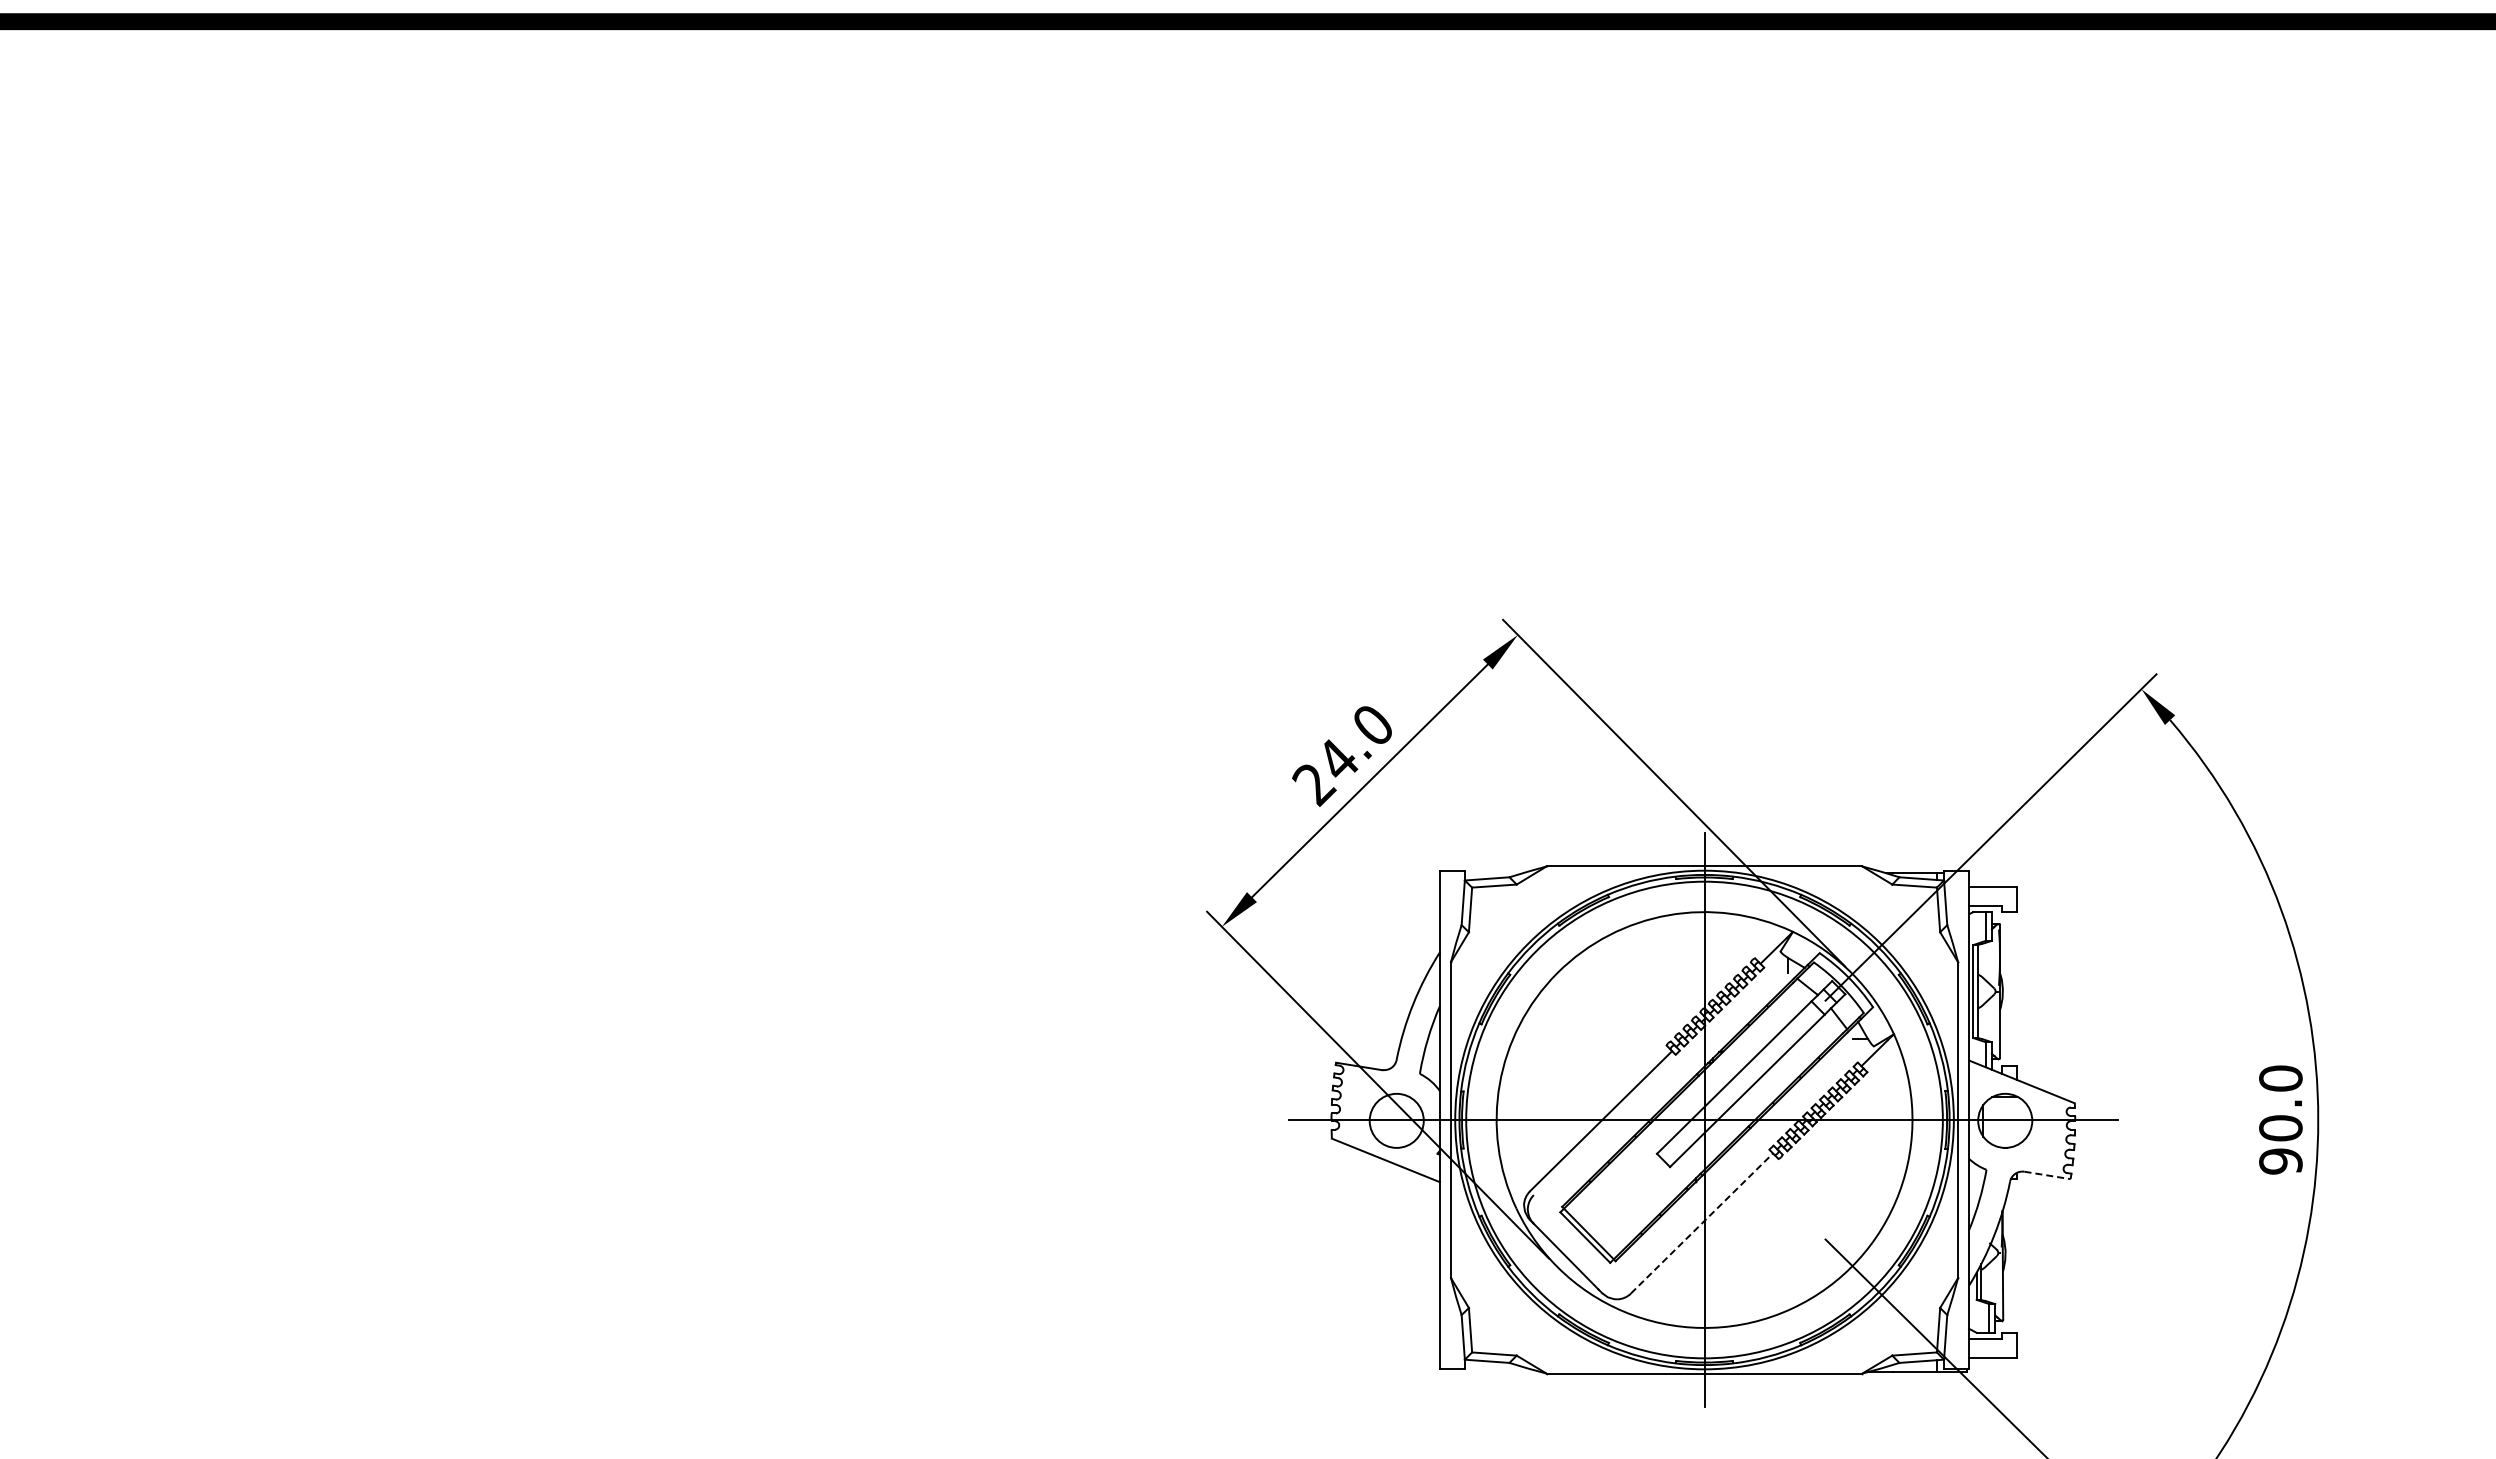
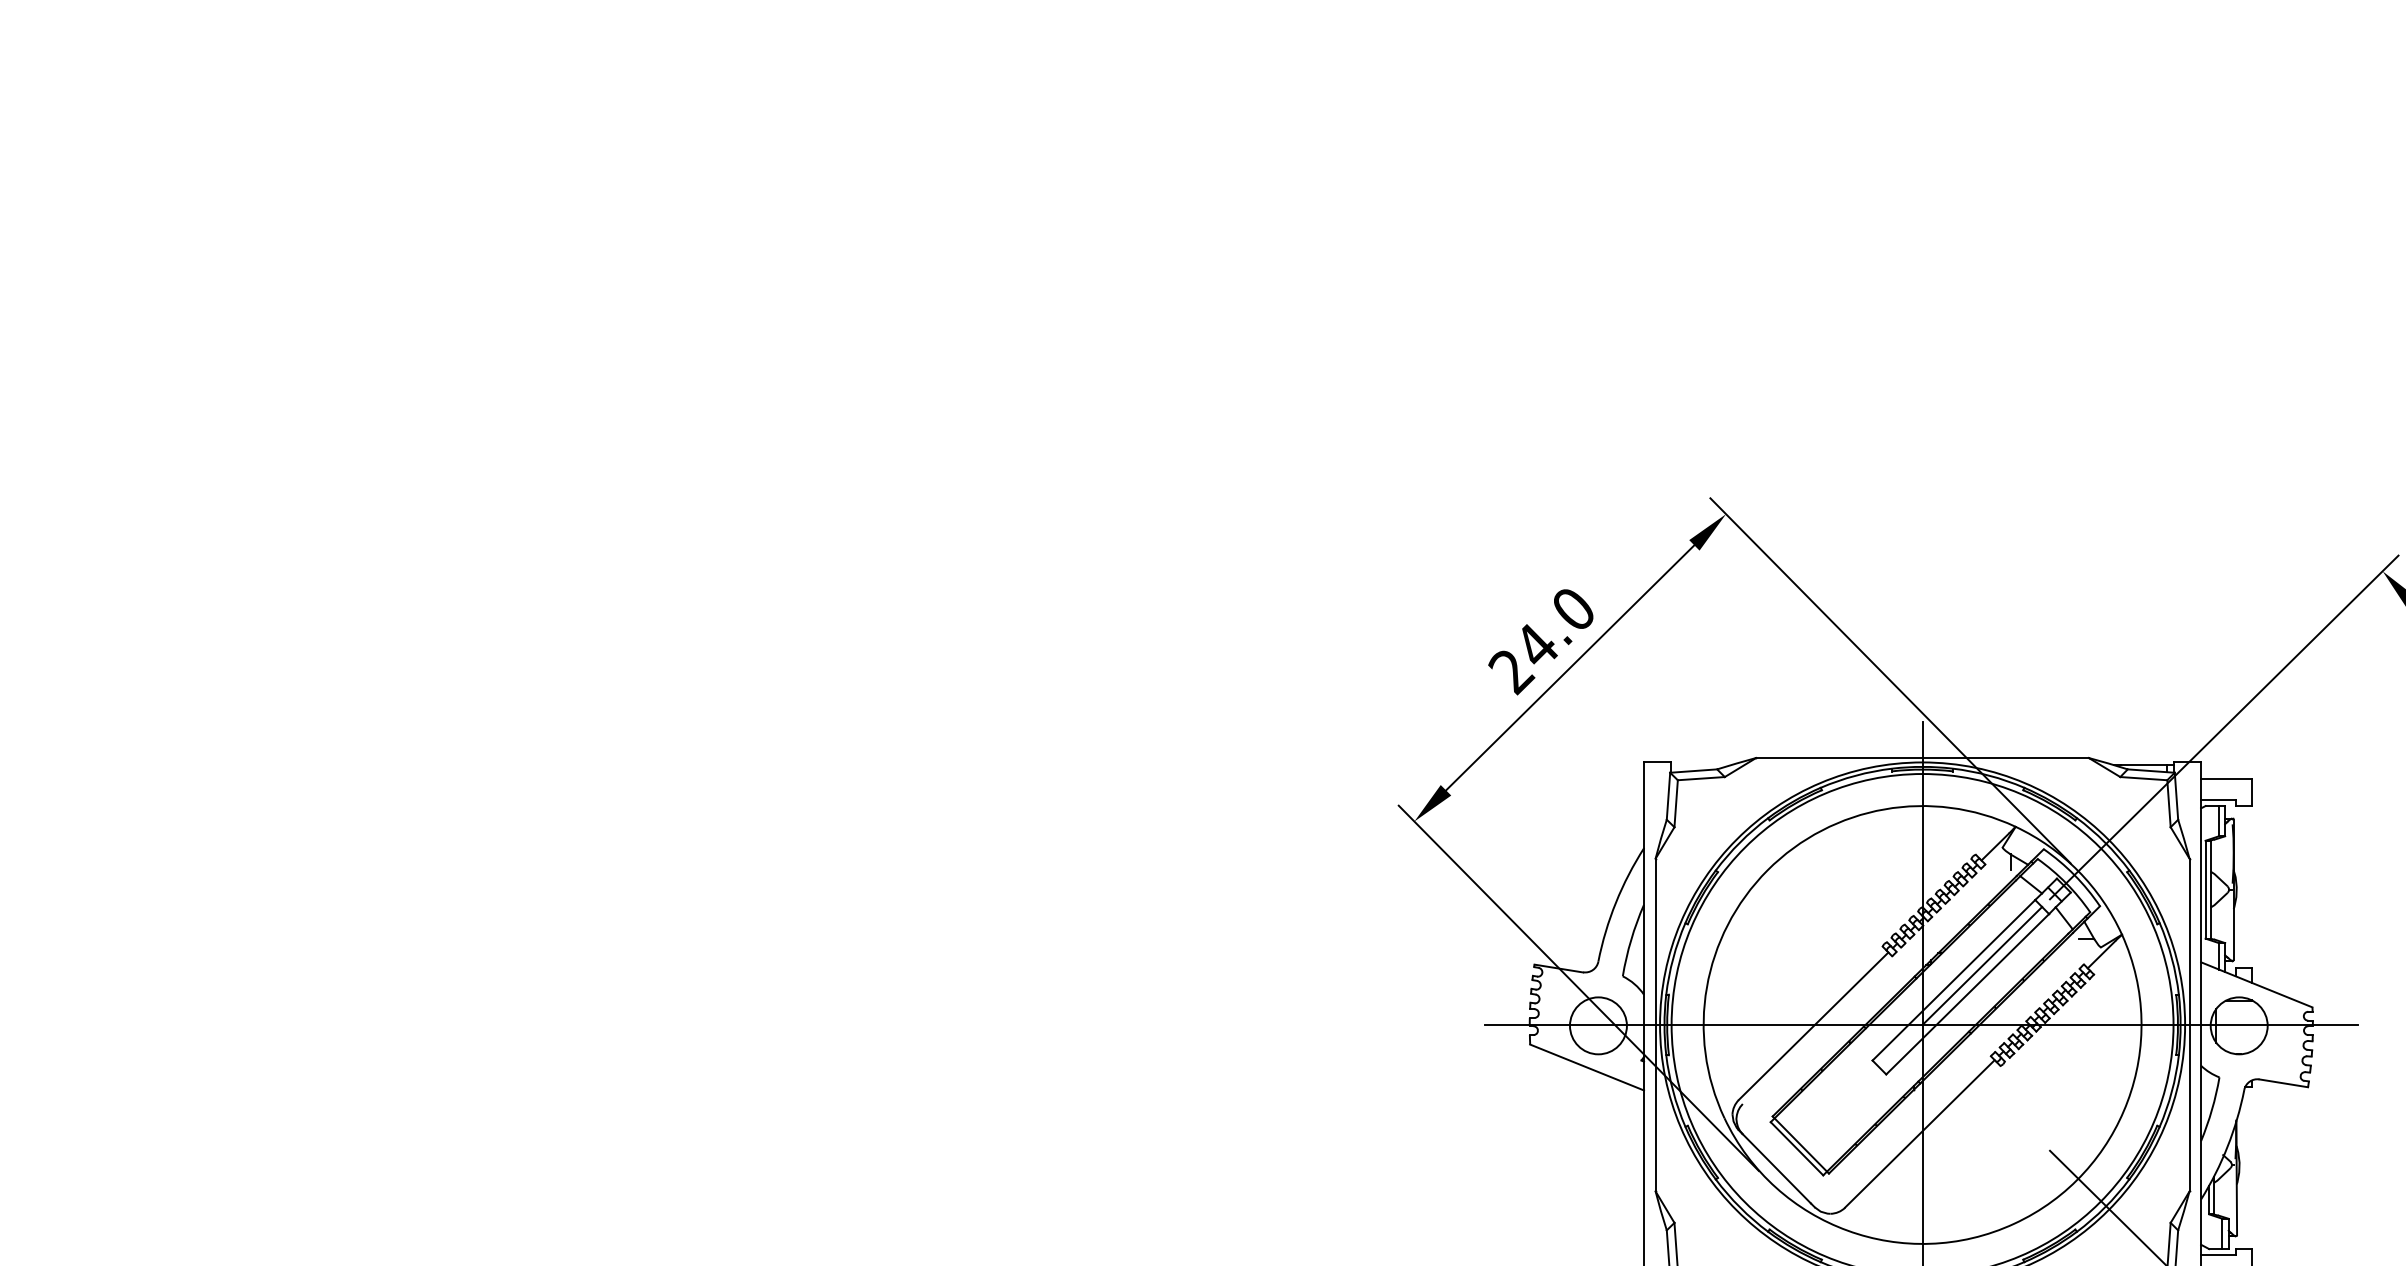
line: (1761, 1063) -> (1982, 965), added
line: (2048, 1175) -> (2284, 1083), dashed -> solid
line: (1702, 1223) -> (1920, 1133), dashed -> solid

